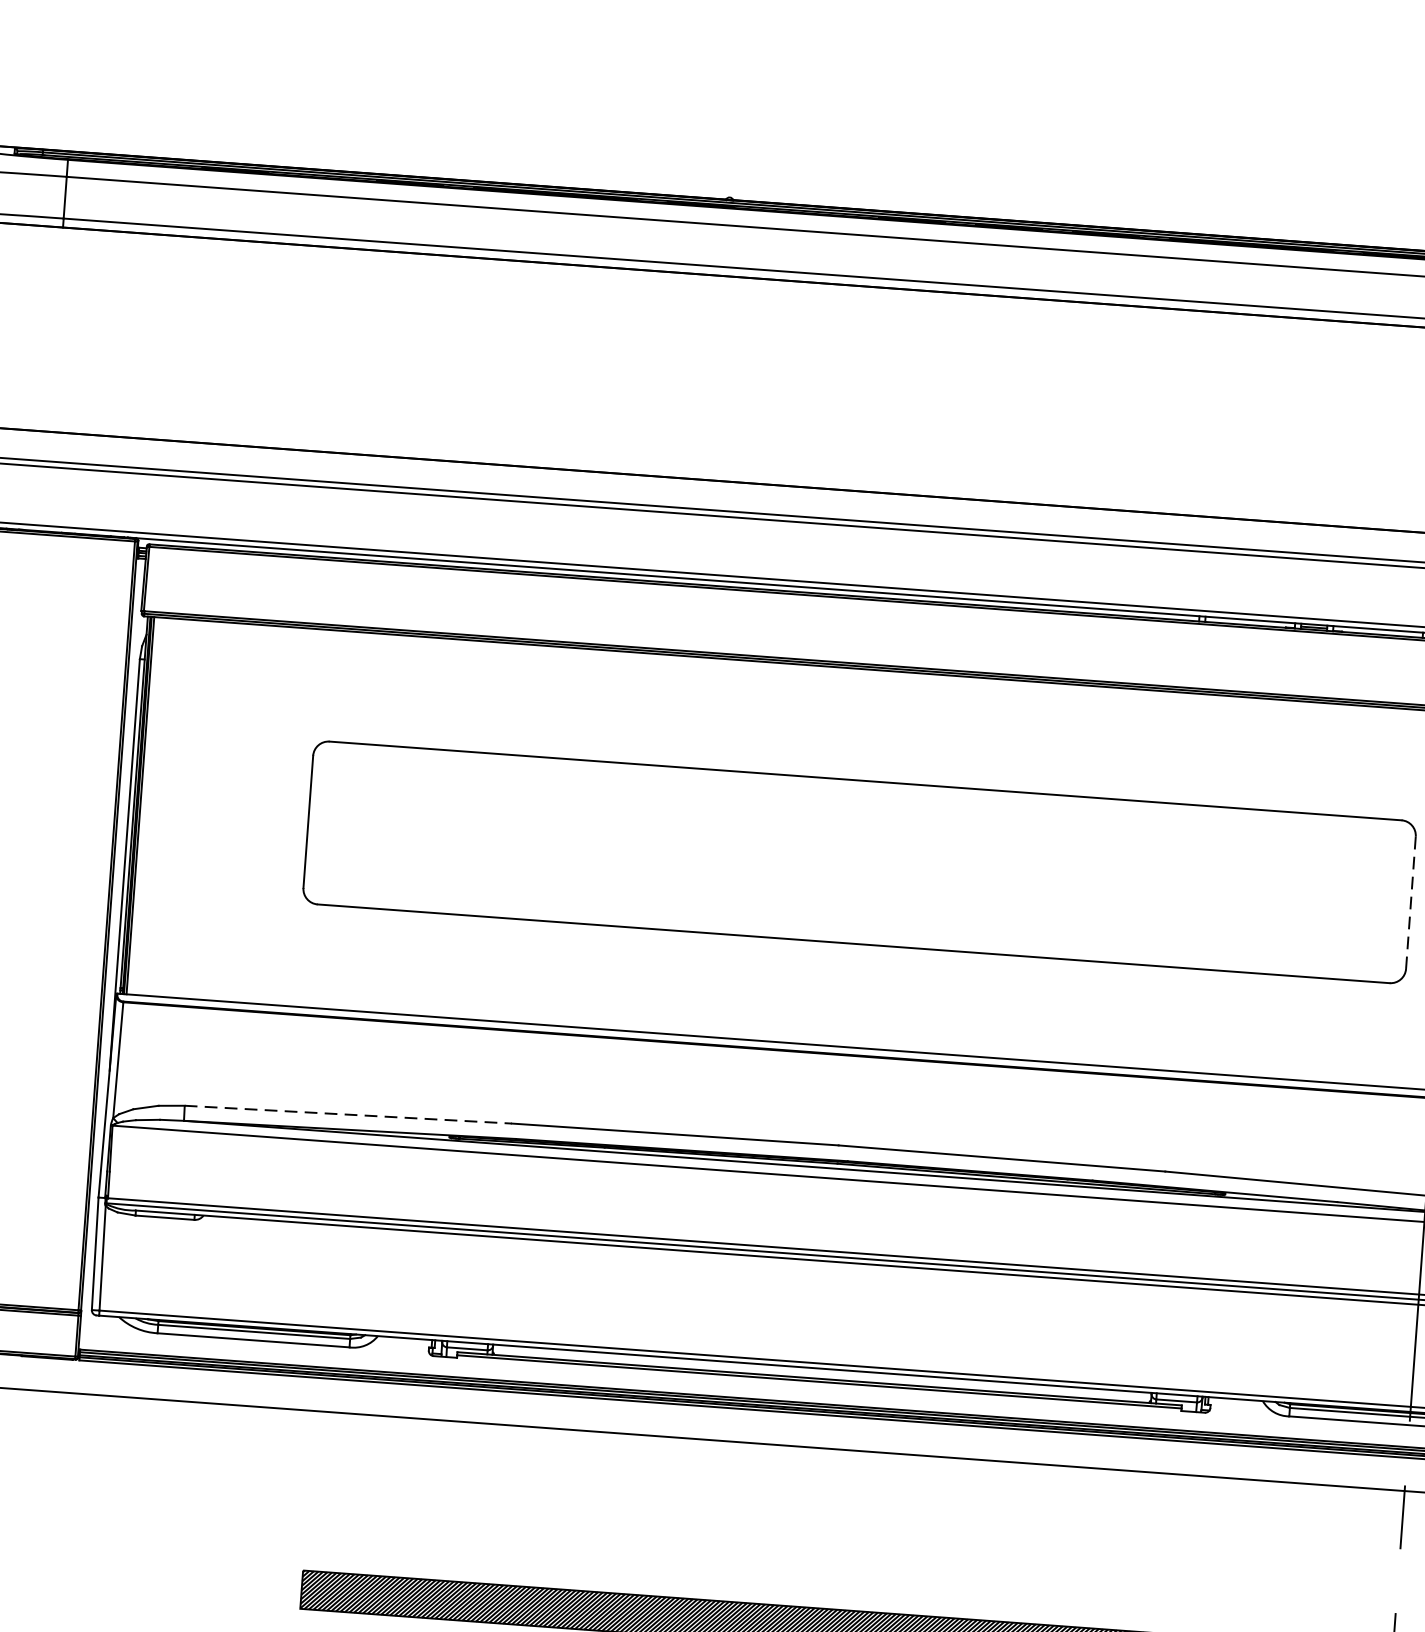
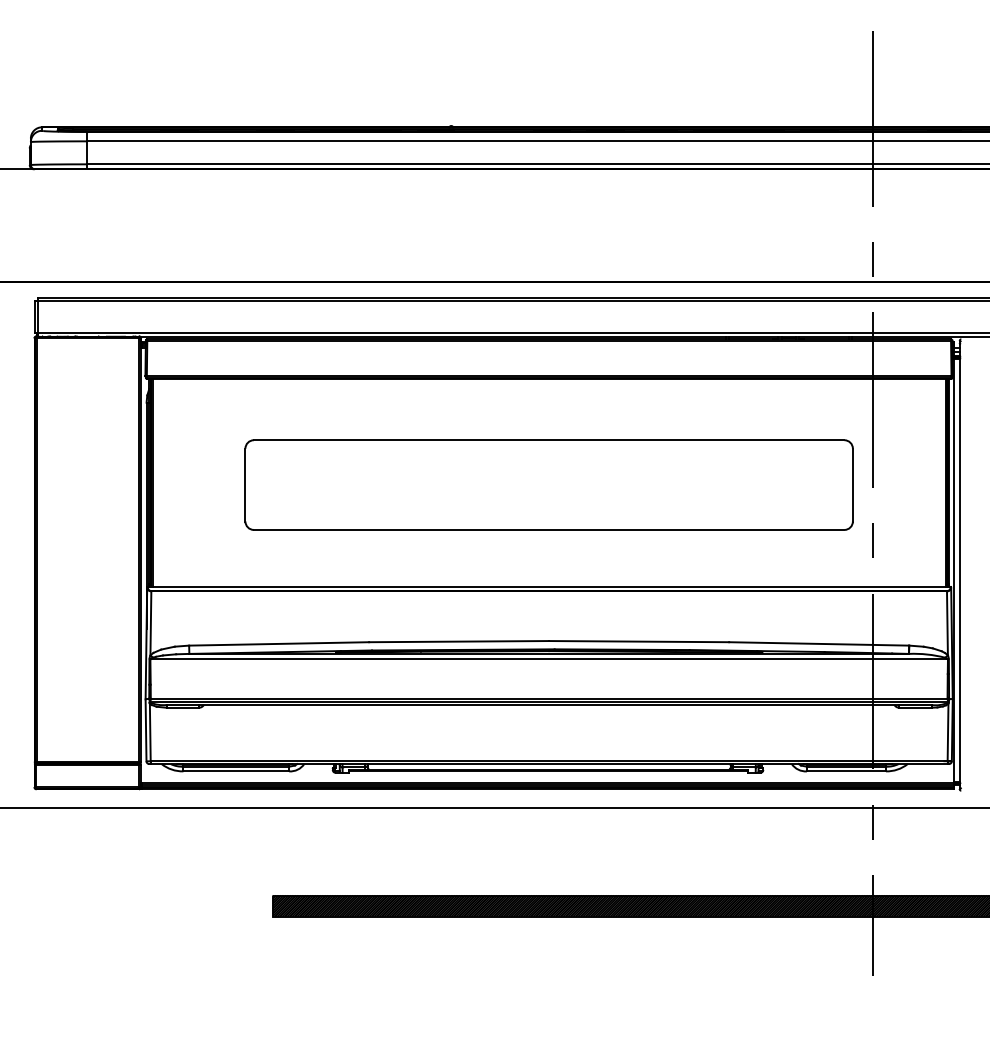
line: (1410, 903) -> (852, 485), dashed -> solid
line: (349, 1113) -> (279, 643), dashed -> solid

